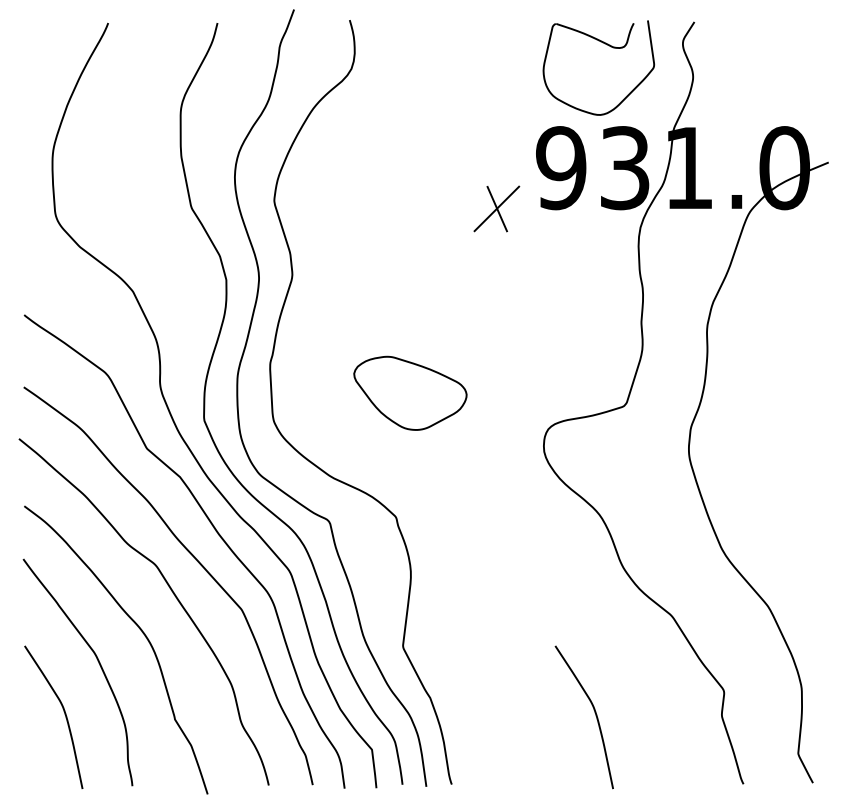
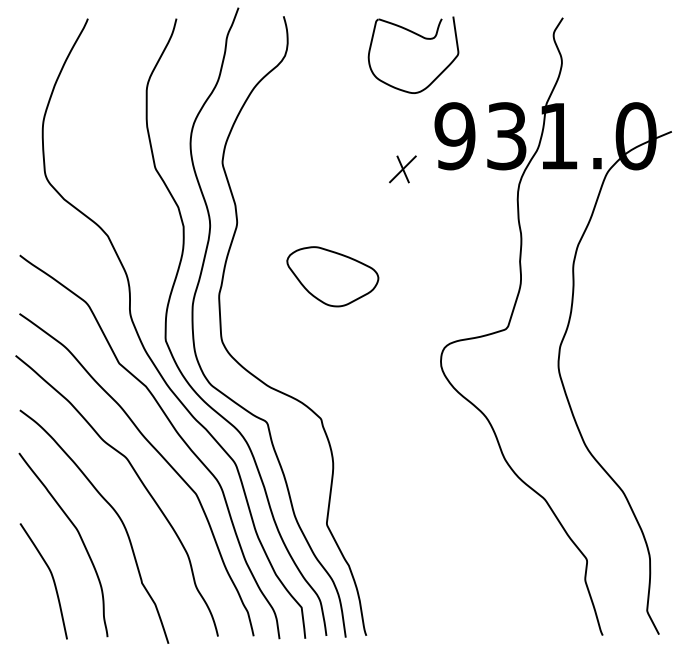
part: (608, 46) -> (421, 37), moved
part: (496, 209) -> (402, 169), size x0.71
part: (410, 393) -> (332, 276), moved
curve: (595, 716) -> (482, 580), removed

